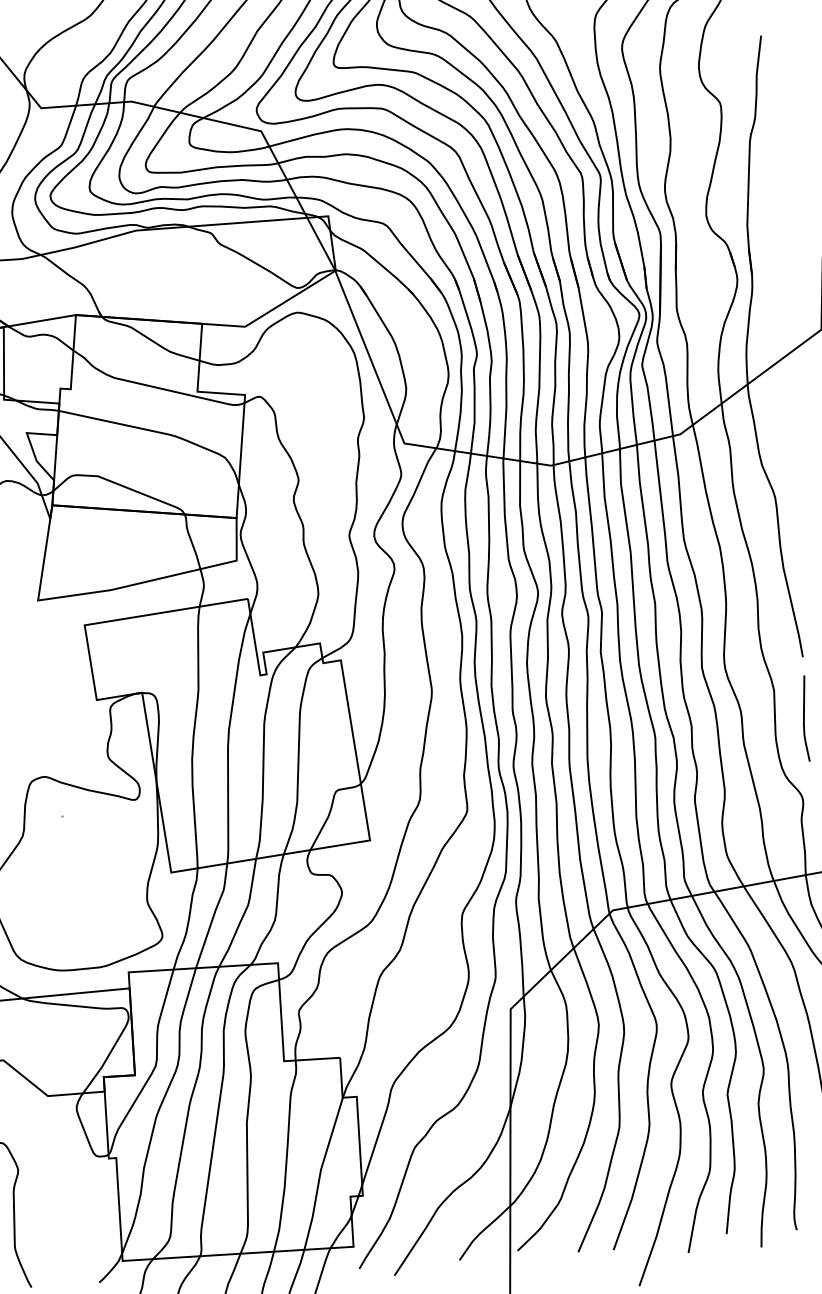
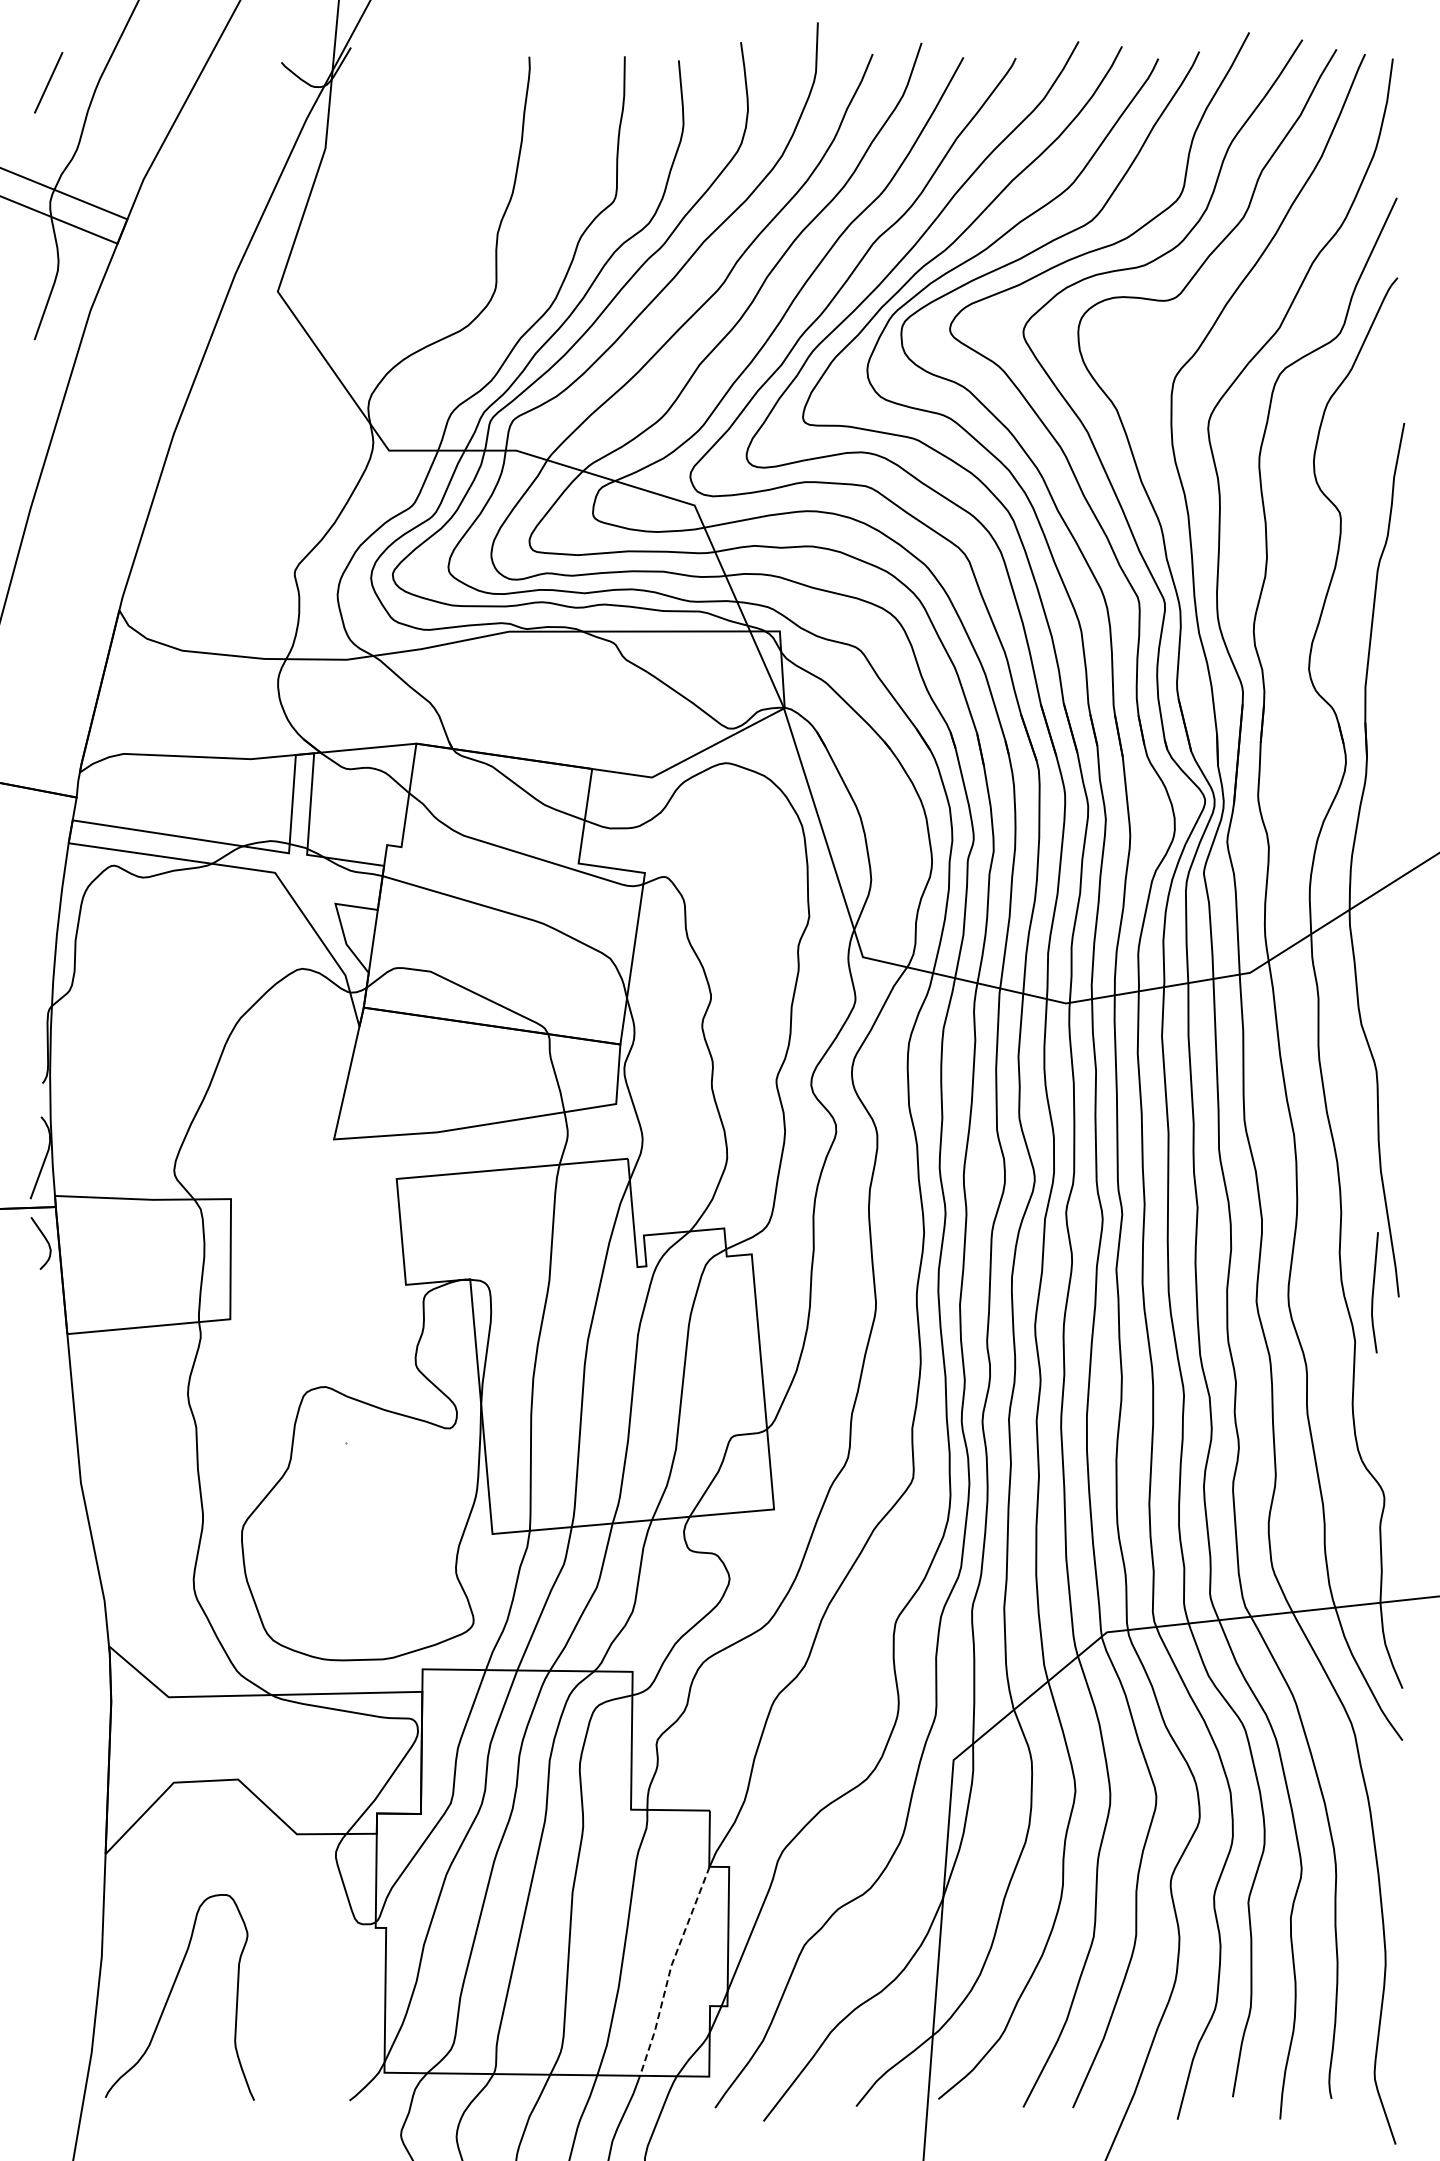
line: (804, 718) -> (1373, 1292), moved
line: (320, 1173) -> (670, 1970), solid -> dashed

